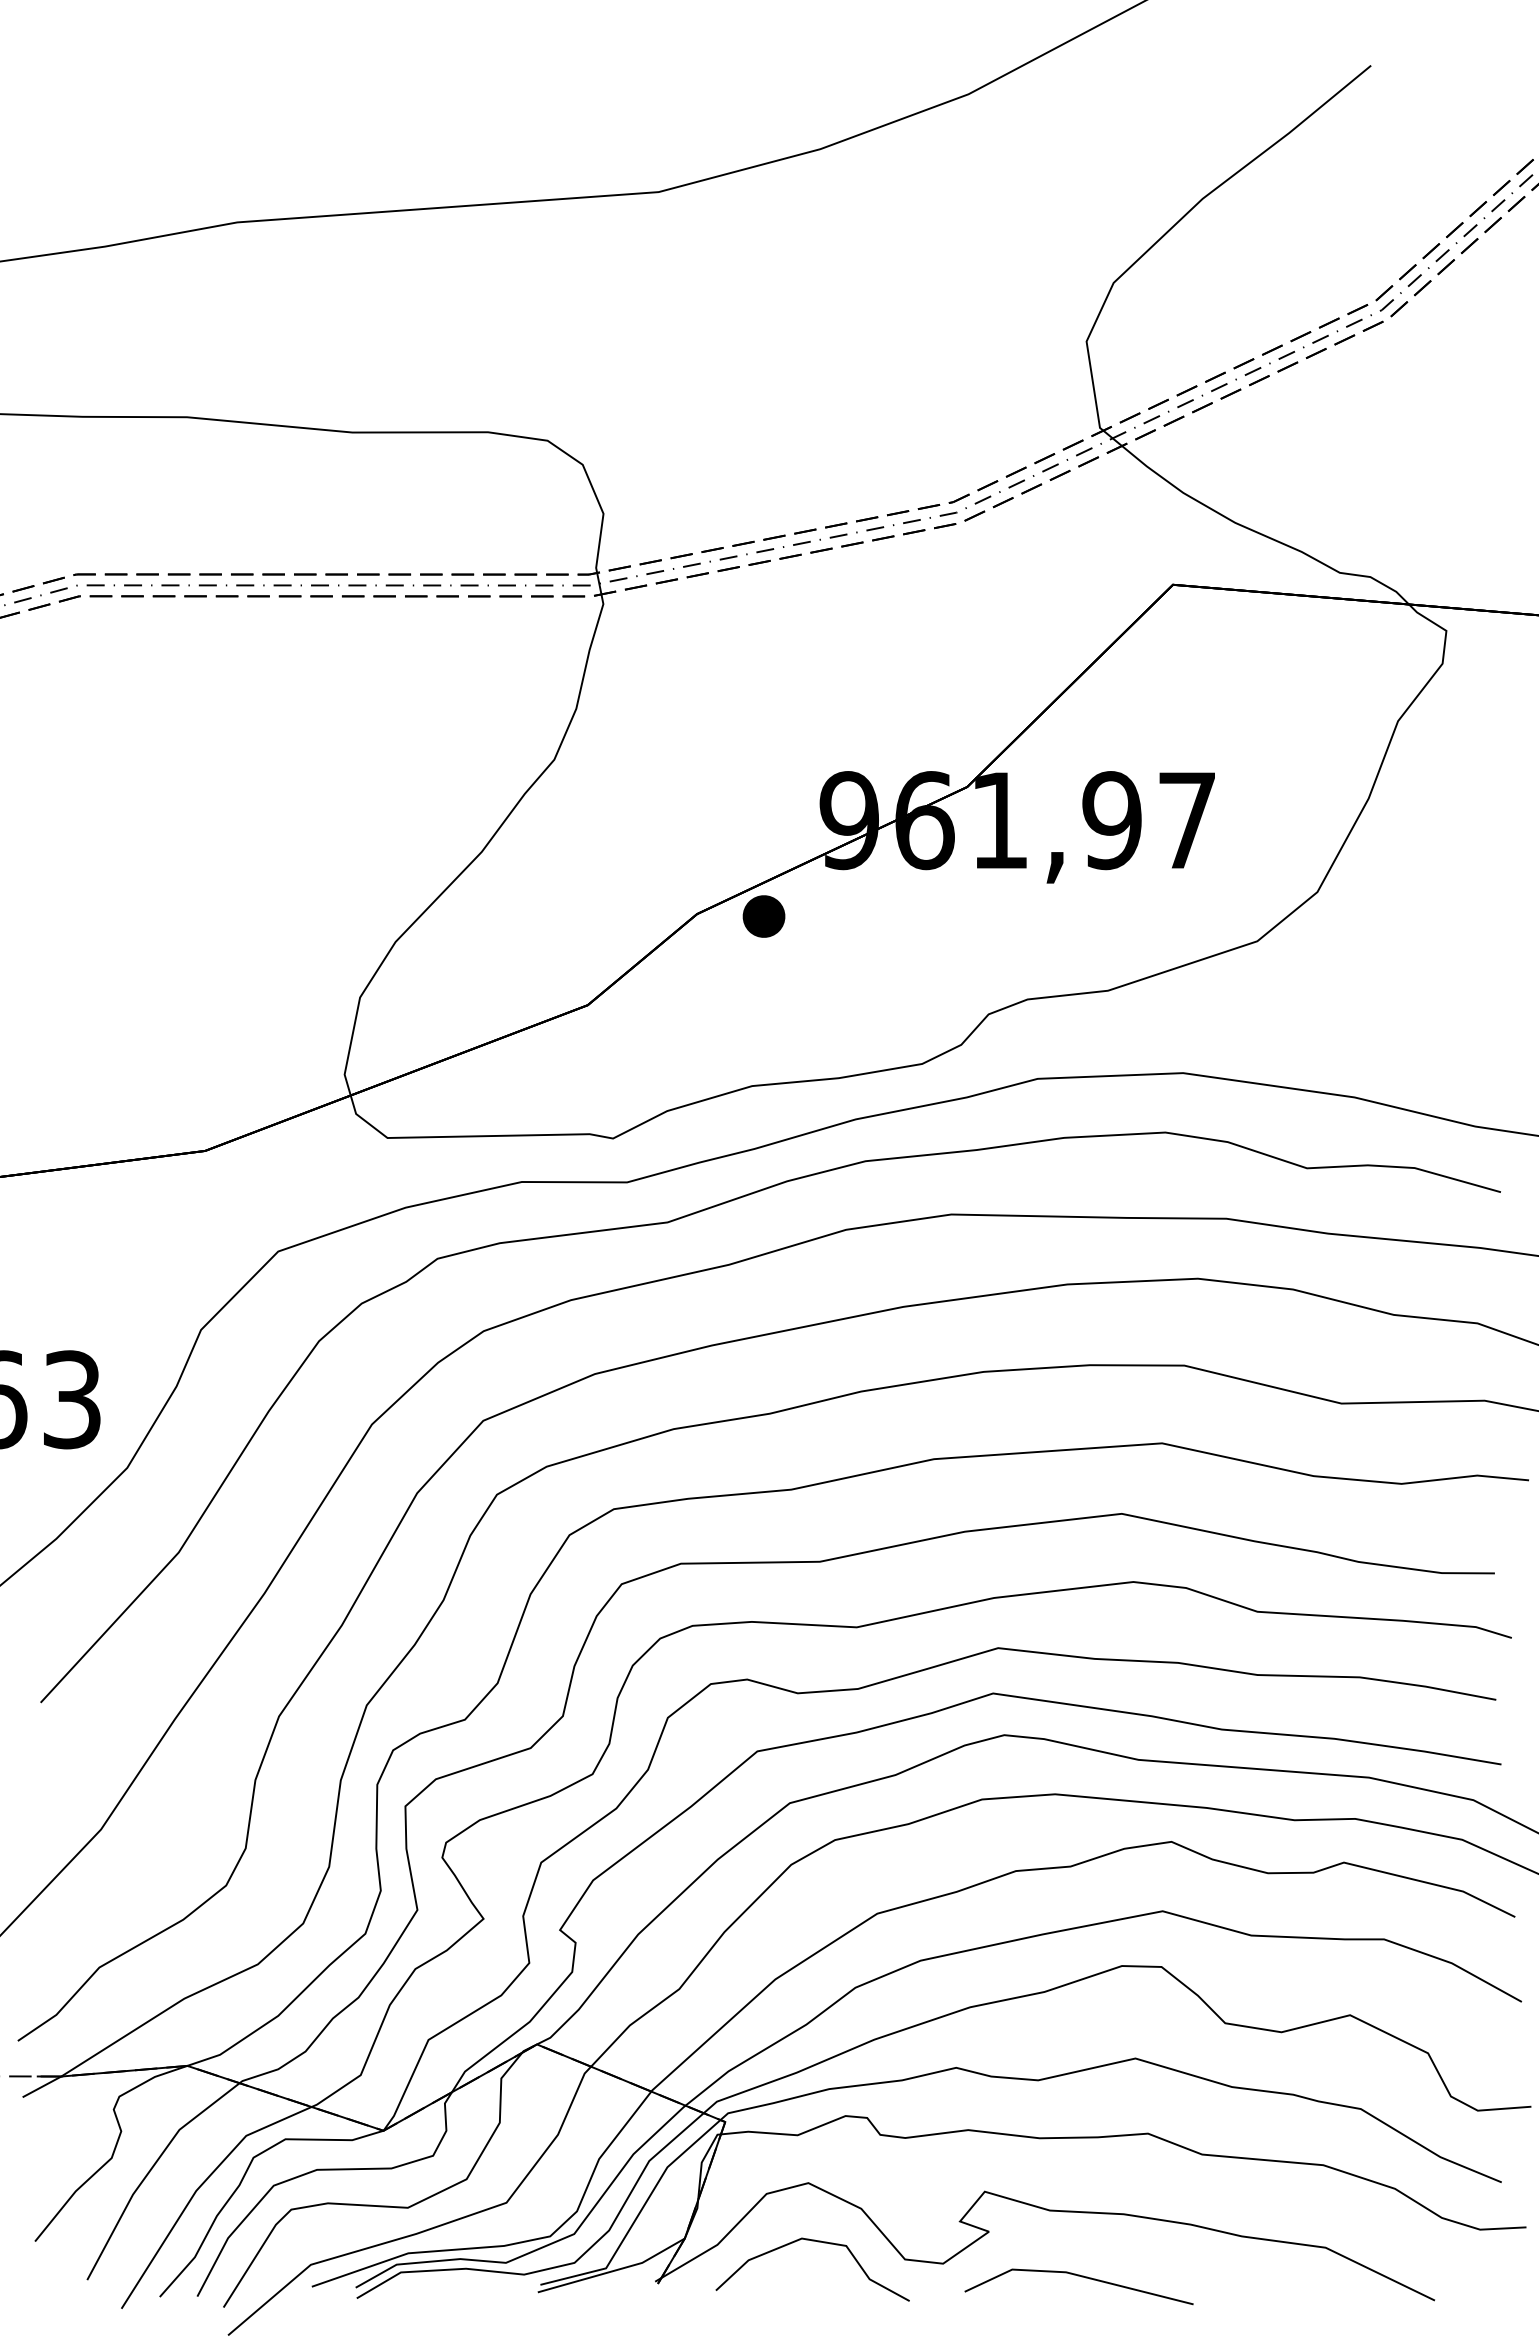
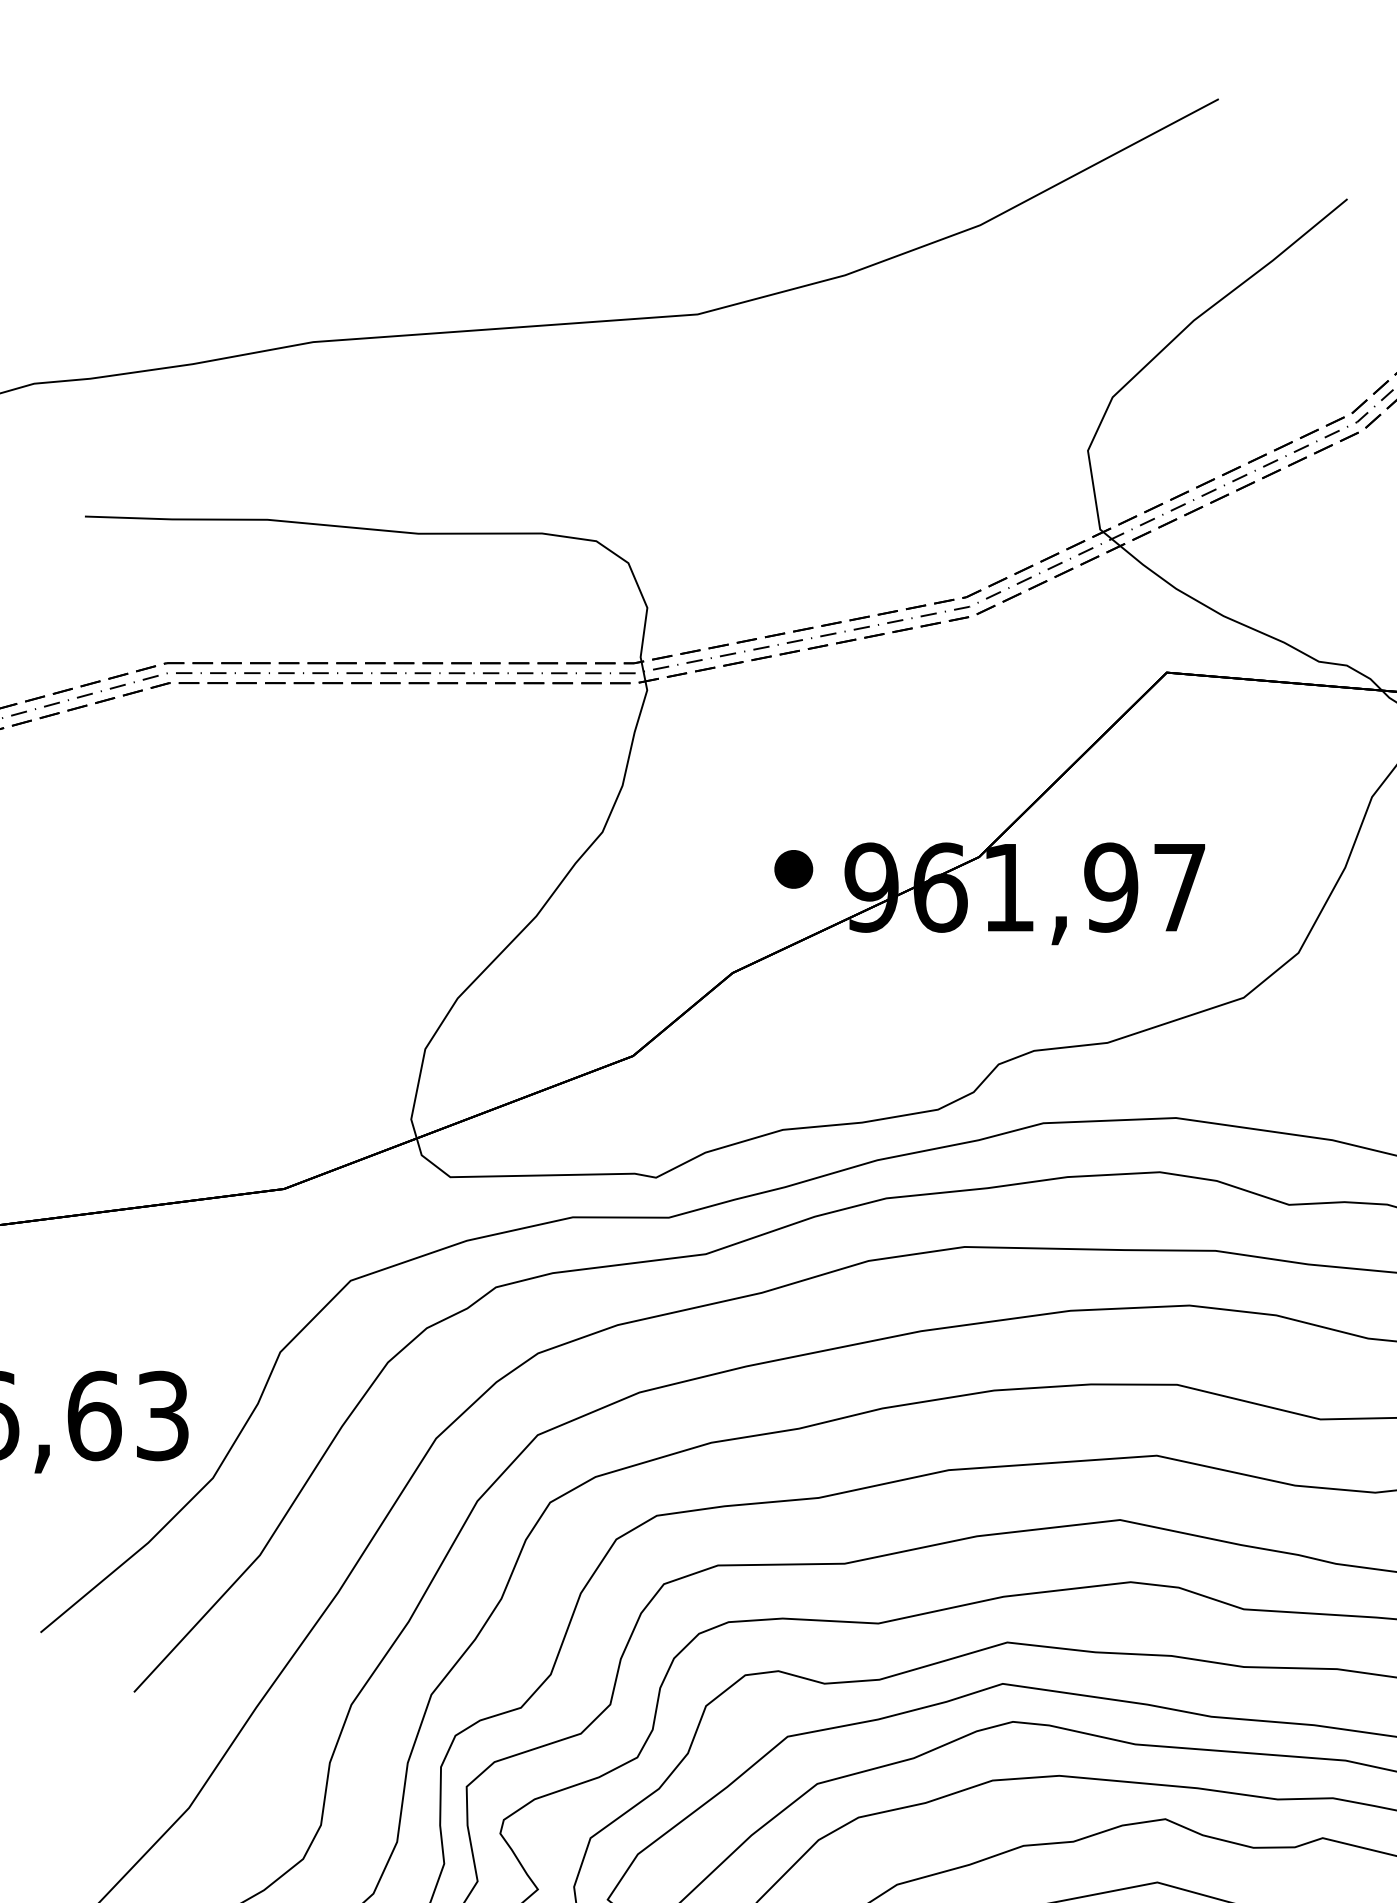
part: (763, 916) -> (793, 869), moved

